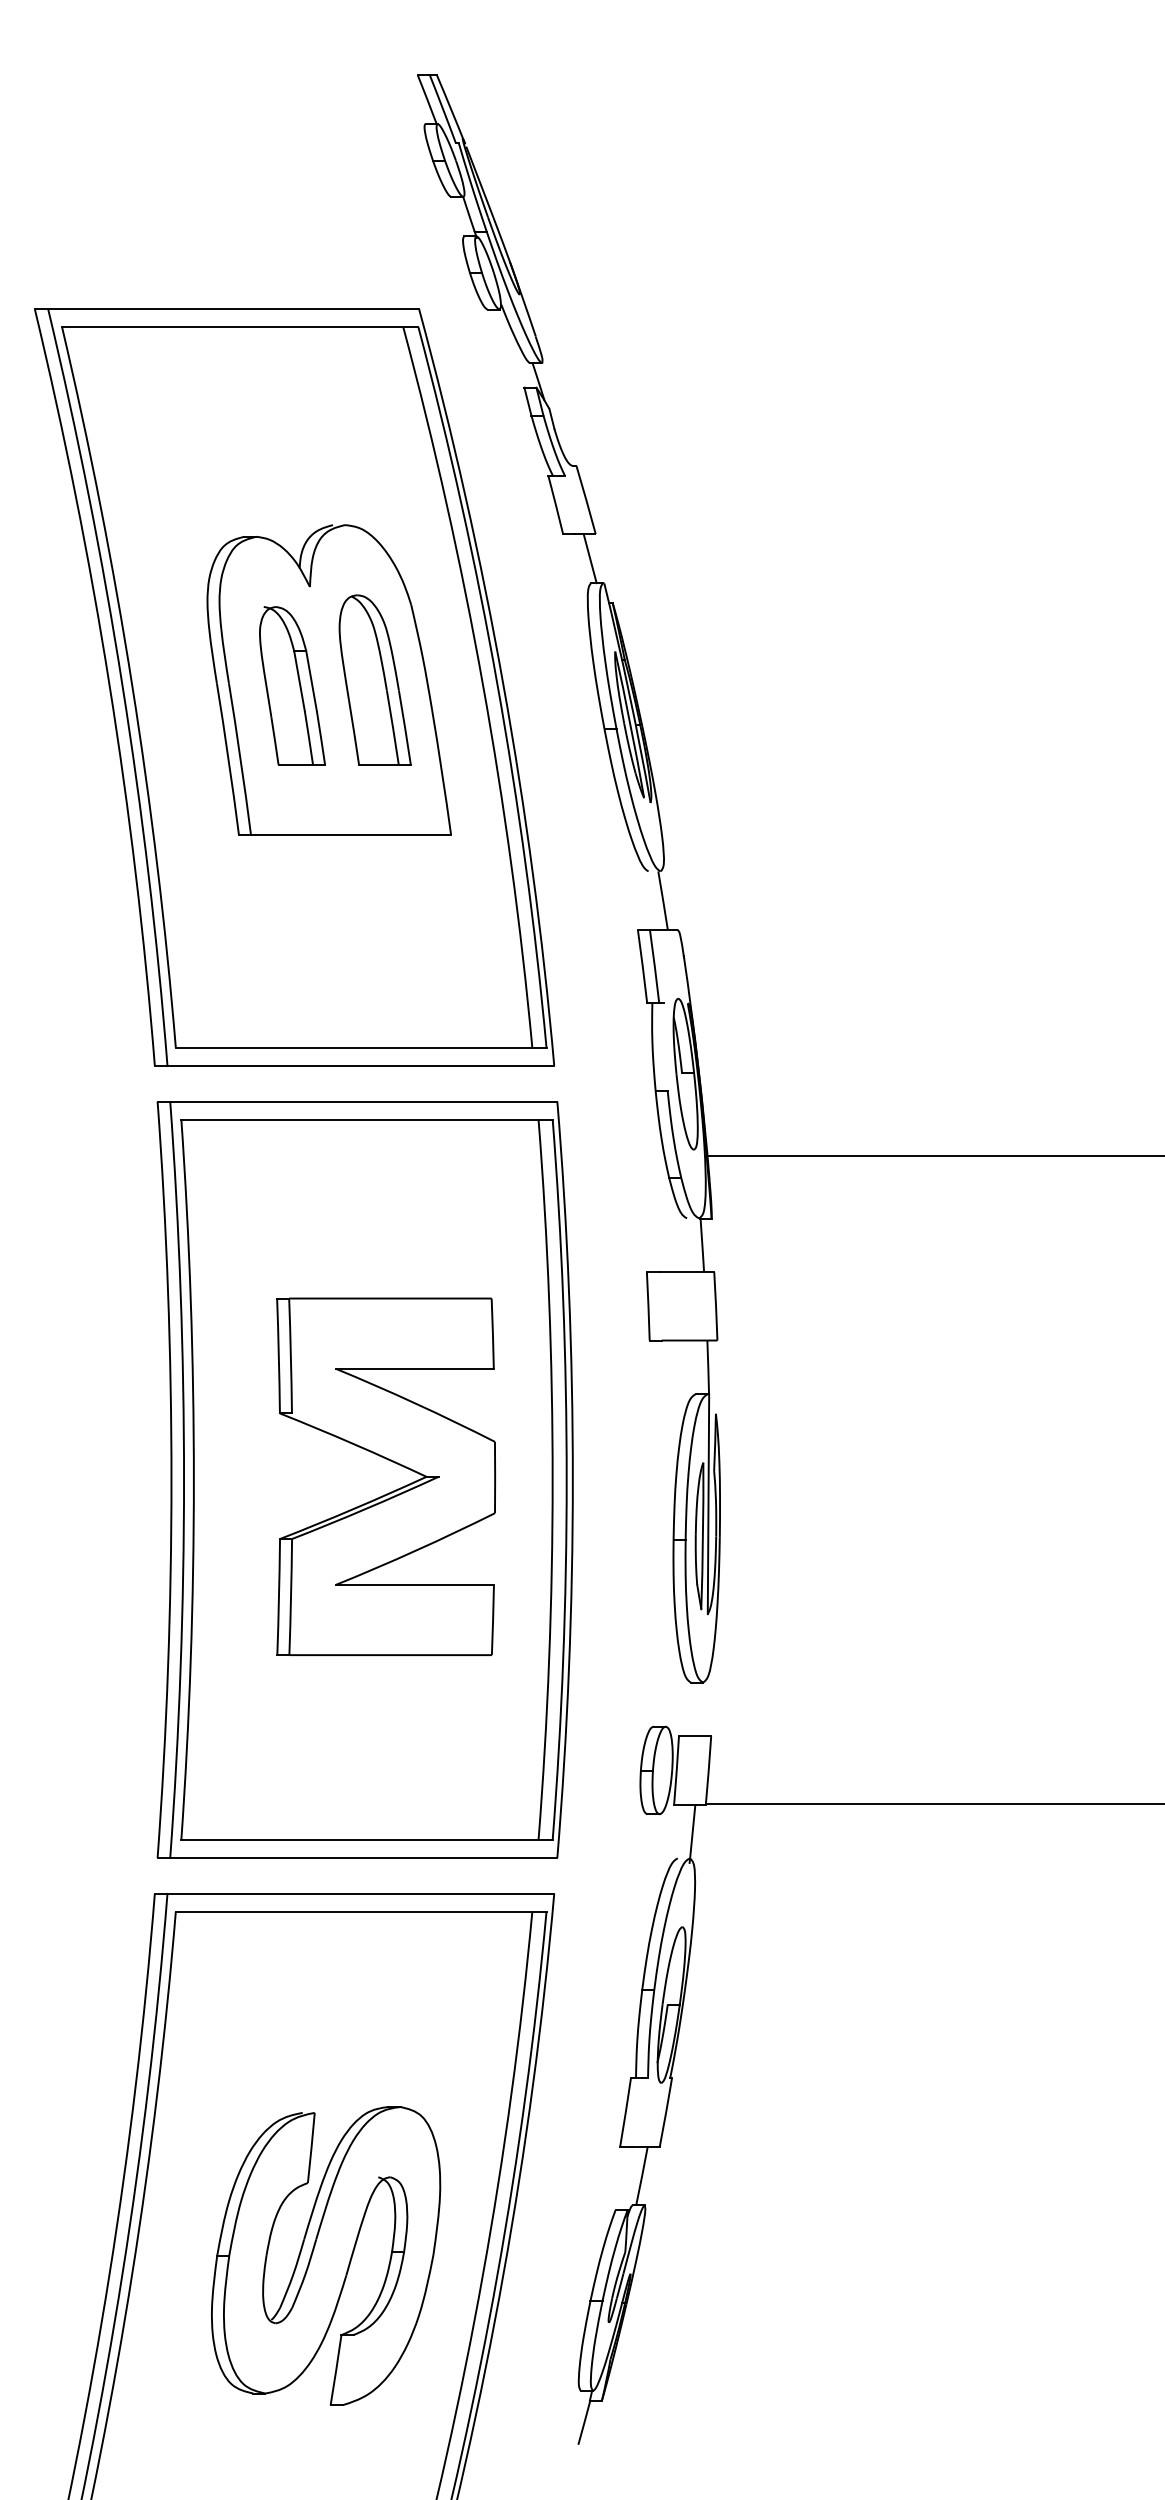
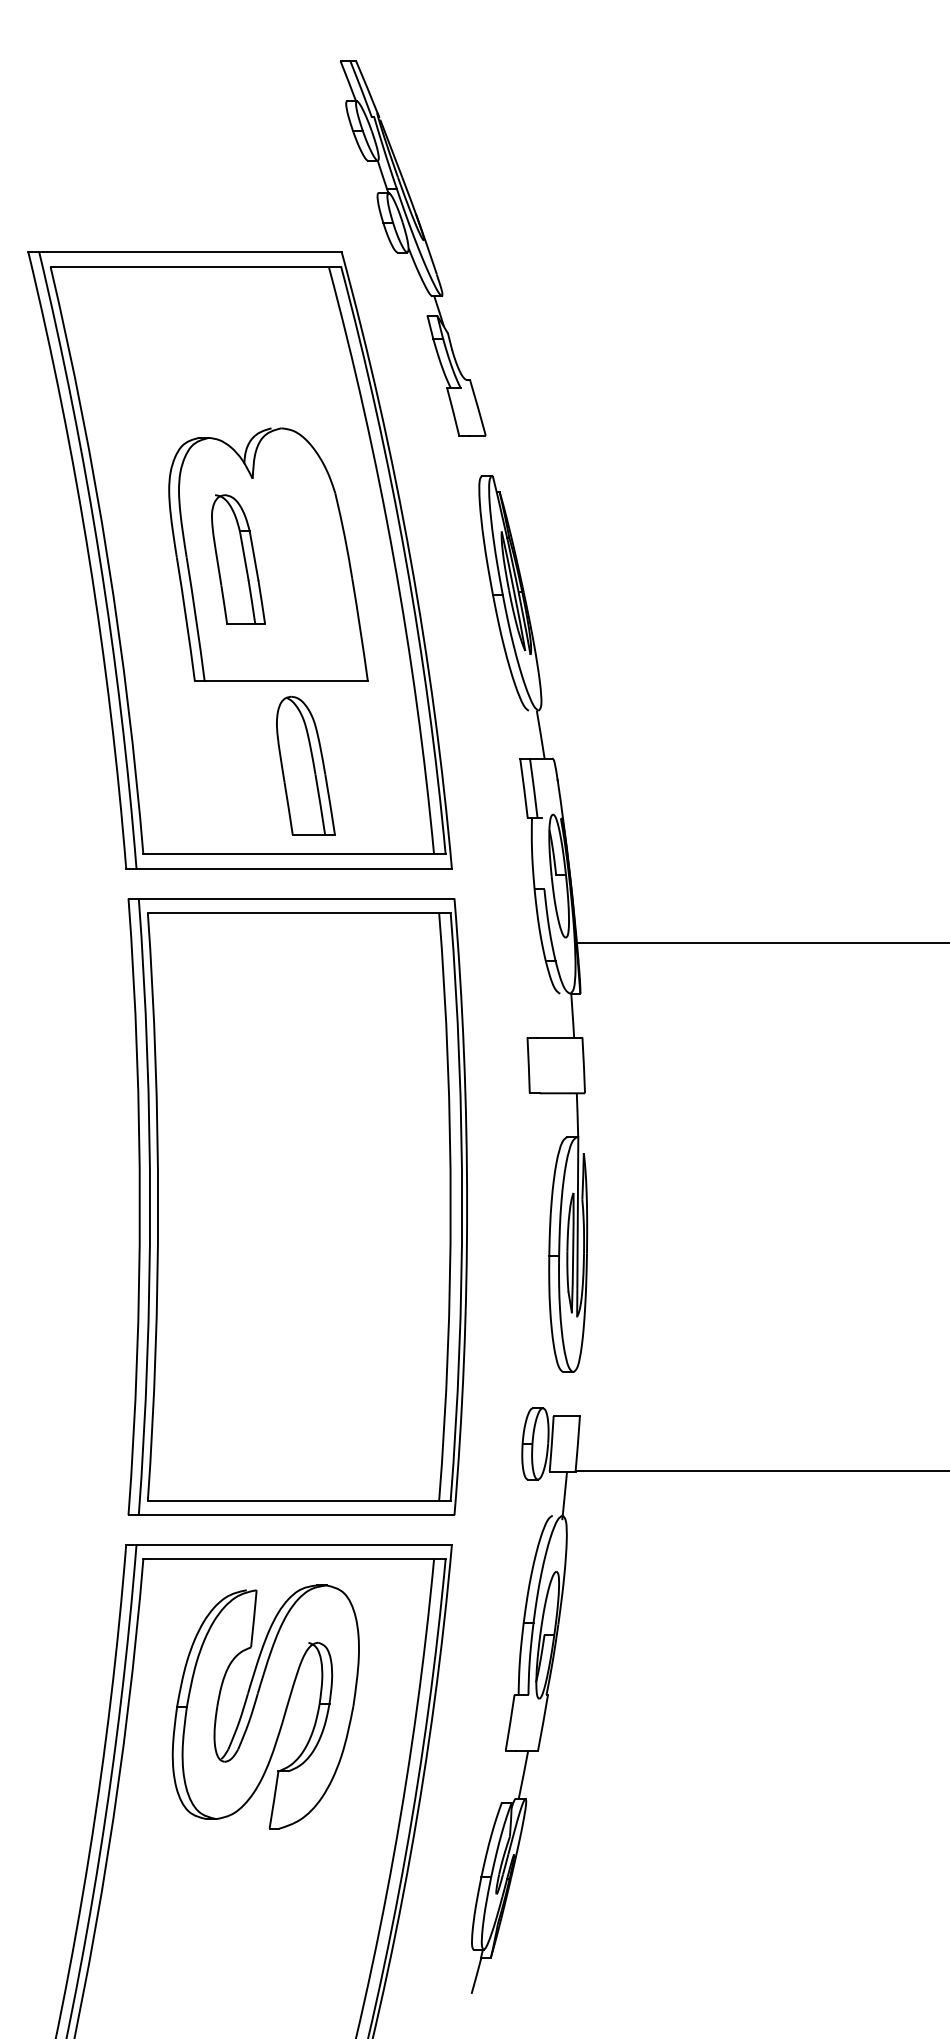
line: (589, 558) -> (480, 455), removed
part: (374, 679) -> (305, 765), moved
part: (392, 1462) -> (320, 1192), removed
part: (326, 2255) -> (266, 1706), moved

